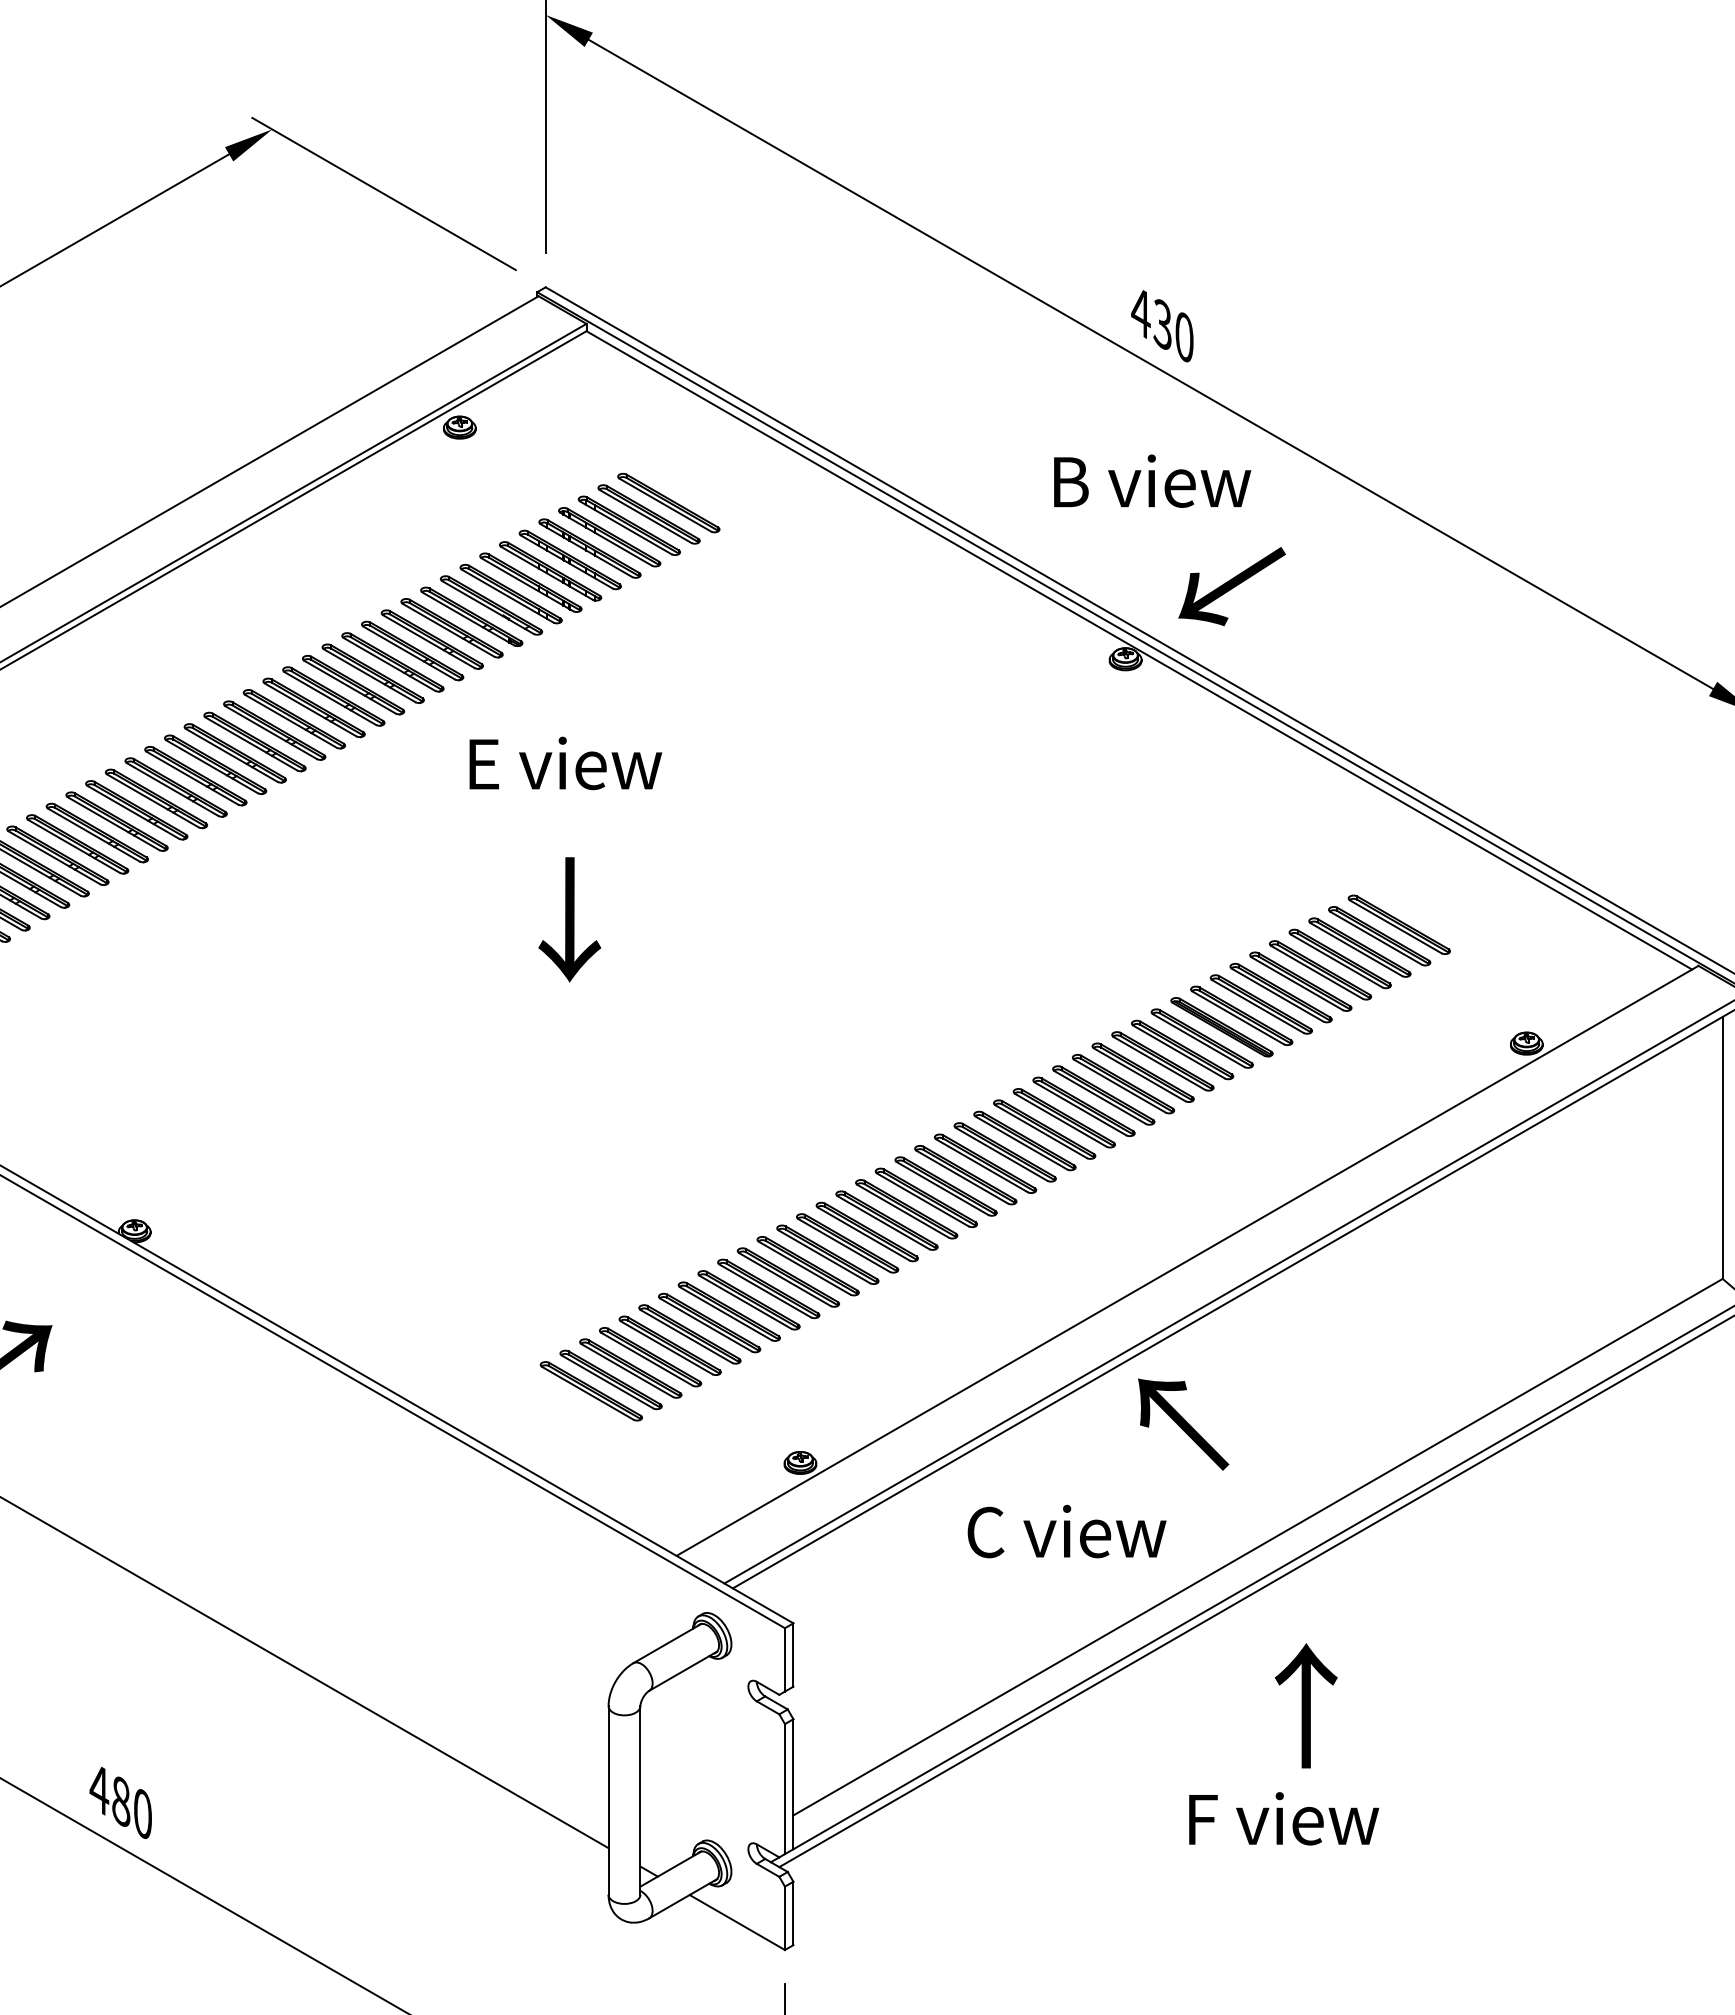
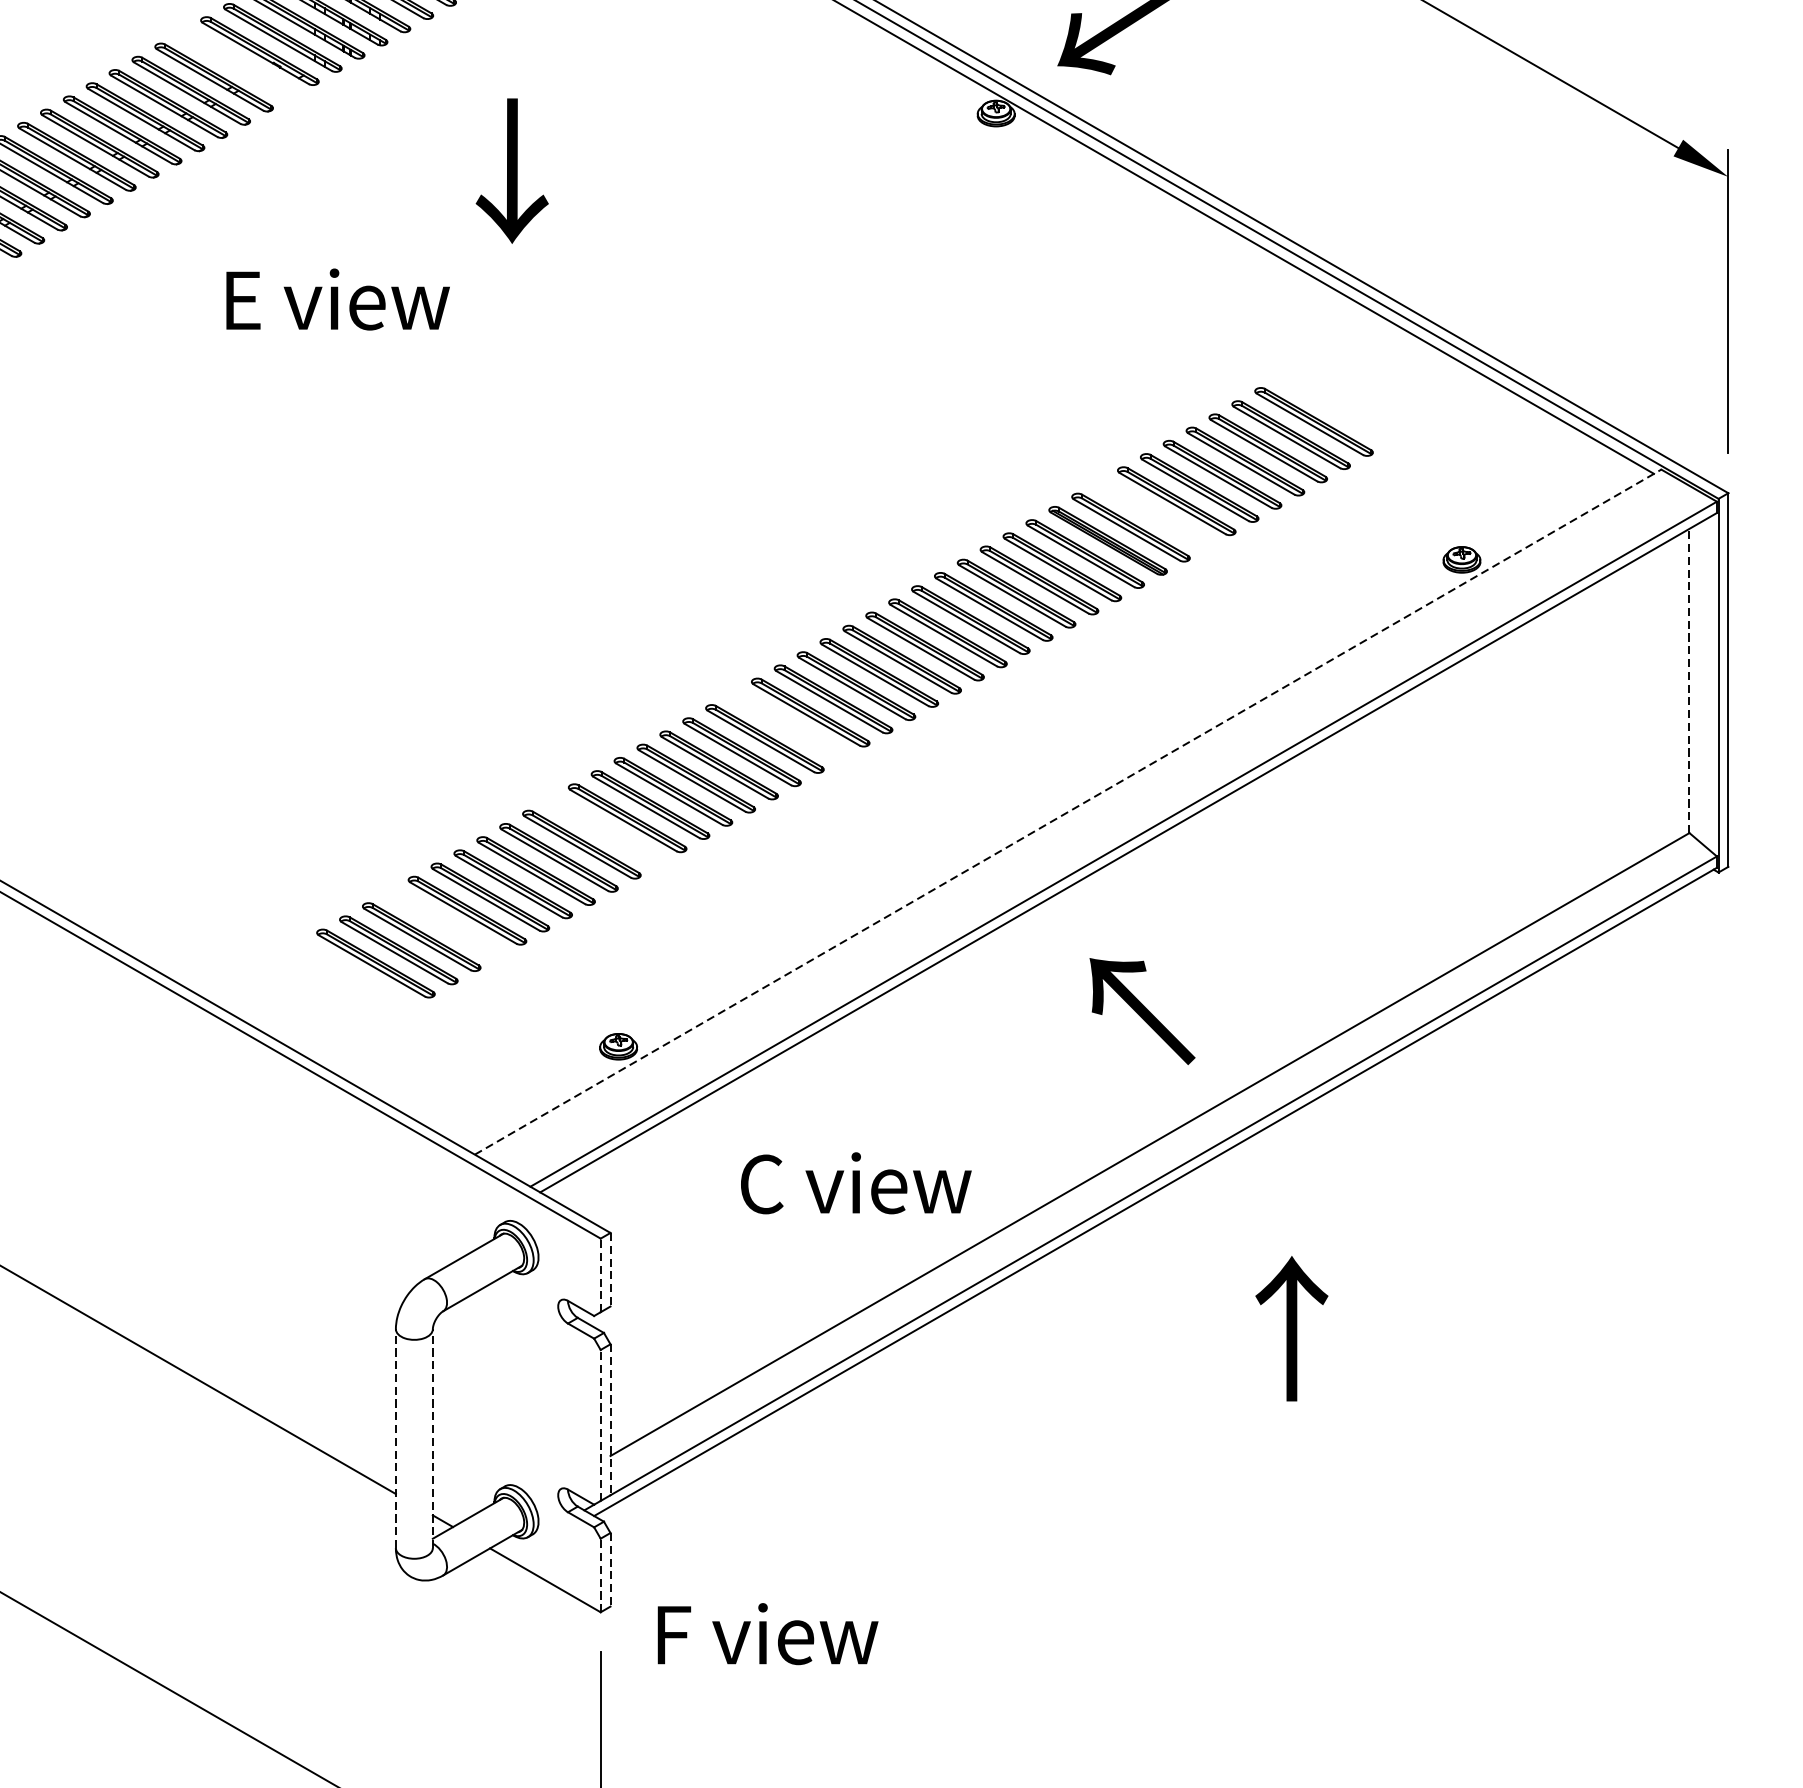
part: (471, 616) -> (236, 63), removed
text: (565, 763) -> (337, 299), moved
text: (569, 919) -> (511, 170), moved
part: (1260, 1004) -> (1152, 514), removed
line: (1722, 1148) -> (1689, 681), solid -> dashed
part: (945, 1186) -> (787, 725), removed
line: (1187, 1260) -> (1068, 811), solid -> dashed
part: (787, 1277) -> (603, 831), removed
part: (650, 1357) -> (444, 924), removed
text: (1183, 1424) -> (1142, 1011), moved
text: (1066, 1531) -> (855, 1183), moved
line: (793, 1655) -> (610, 1270), solid -> dashed
line: (784, 1659) -> (600, 1274), solid -> dashed
text: (1305, 1705) -> (1291, 1328), moved
line: (793, 1784) -> (610, 1420), solid -> dashed
line: (784, 1788) -> (600, 1424), solid -> dashed
line: (608, 1799) -> (395, 1437), solid -> dashed
line: (640, 1799) -> (432, 1437), solid -> dashed
text: (1284, 1818) -> (768, 1633), moved
line: (793, 1913) -> (610, 1569), solid -> dashed
line: (784, 1918) -> (600, 1575), solid -> dashed

